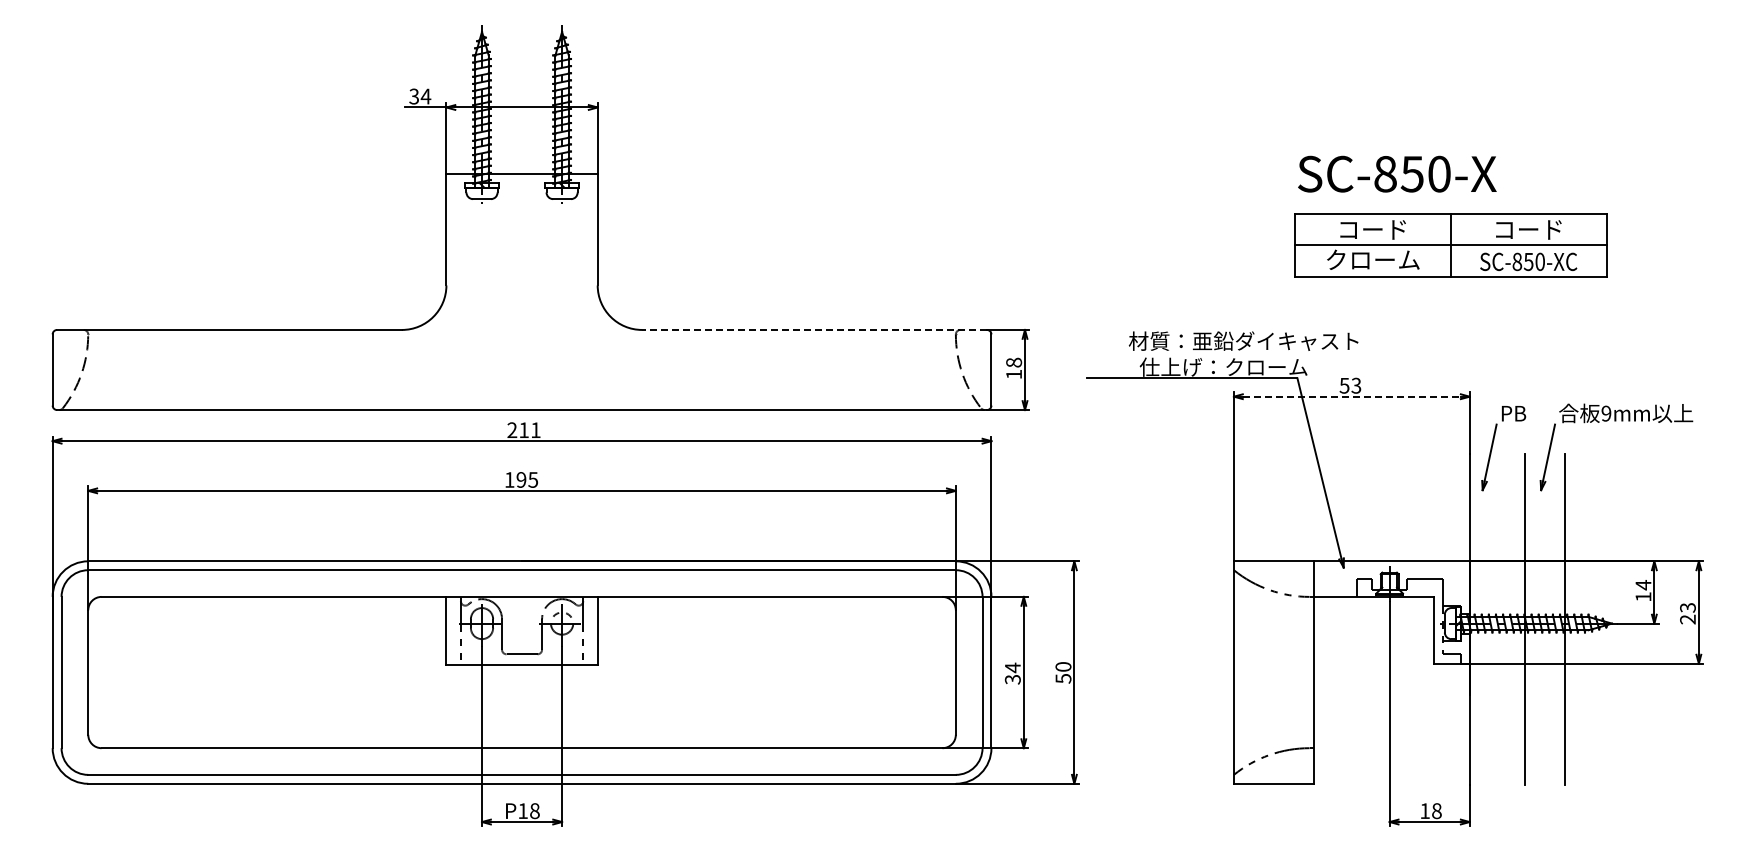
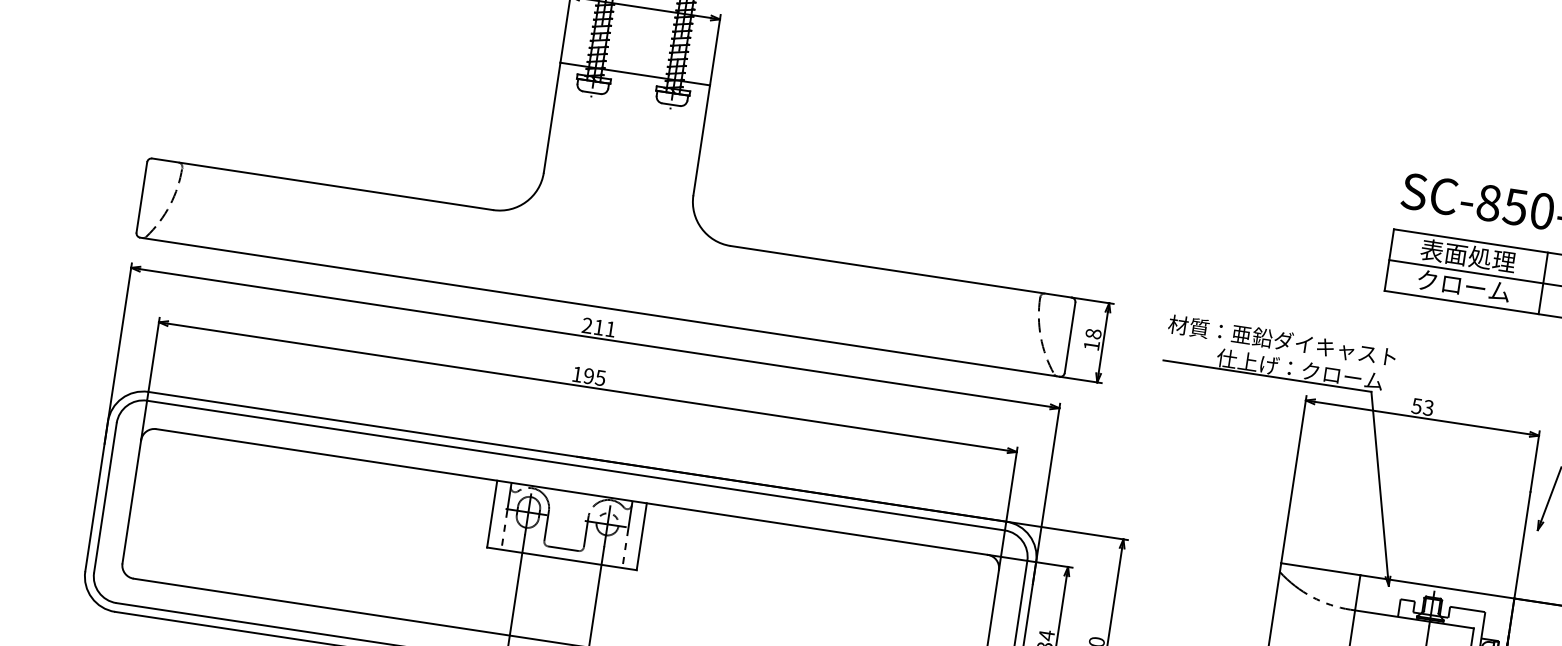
text: (1372, 229) -> (1467, 255), コード -> 表面処理
line: (814, 329) -> (901, 271), dashed -> solid
text: (1243, 340) -> (1282, 340), moved
line: (1352, 396) -> (1423, 418), dashed -> solid

